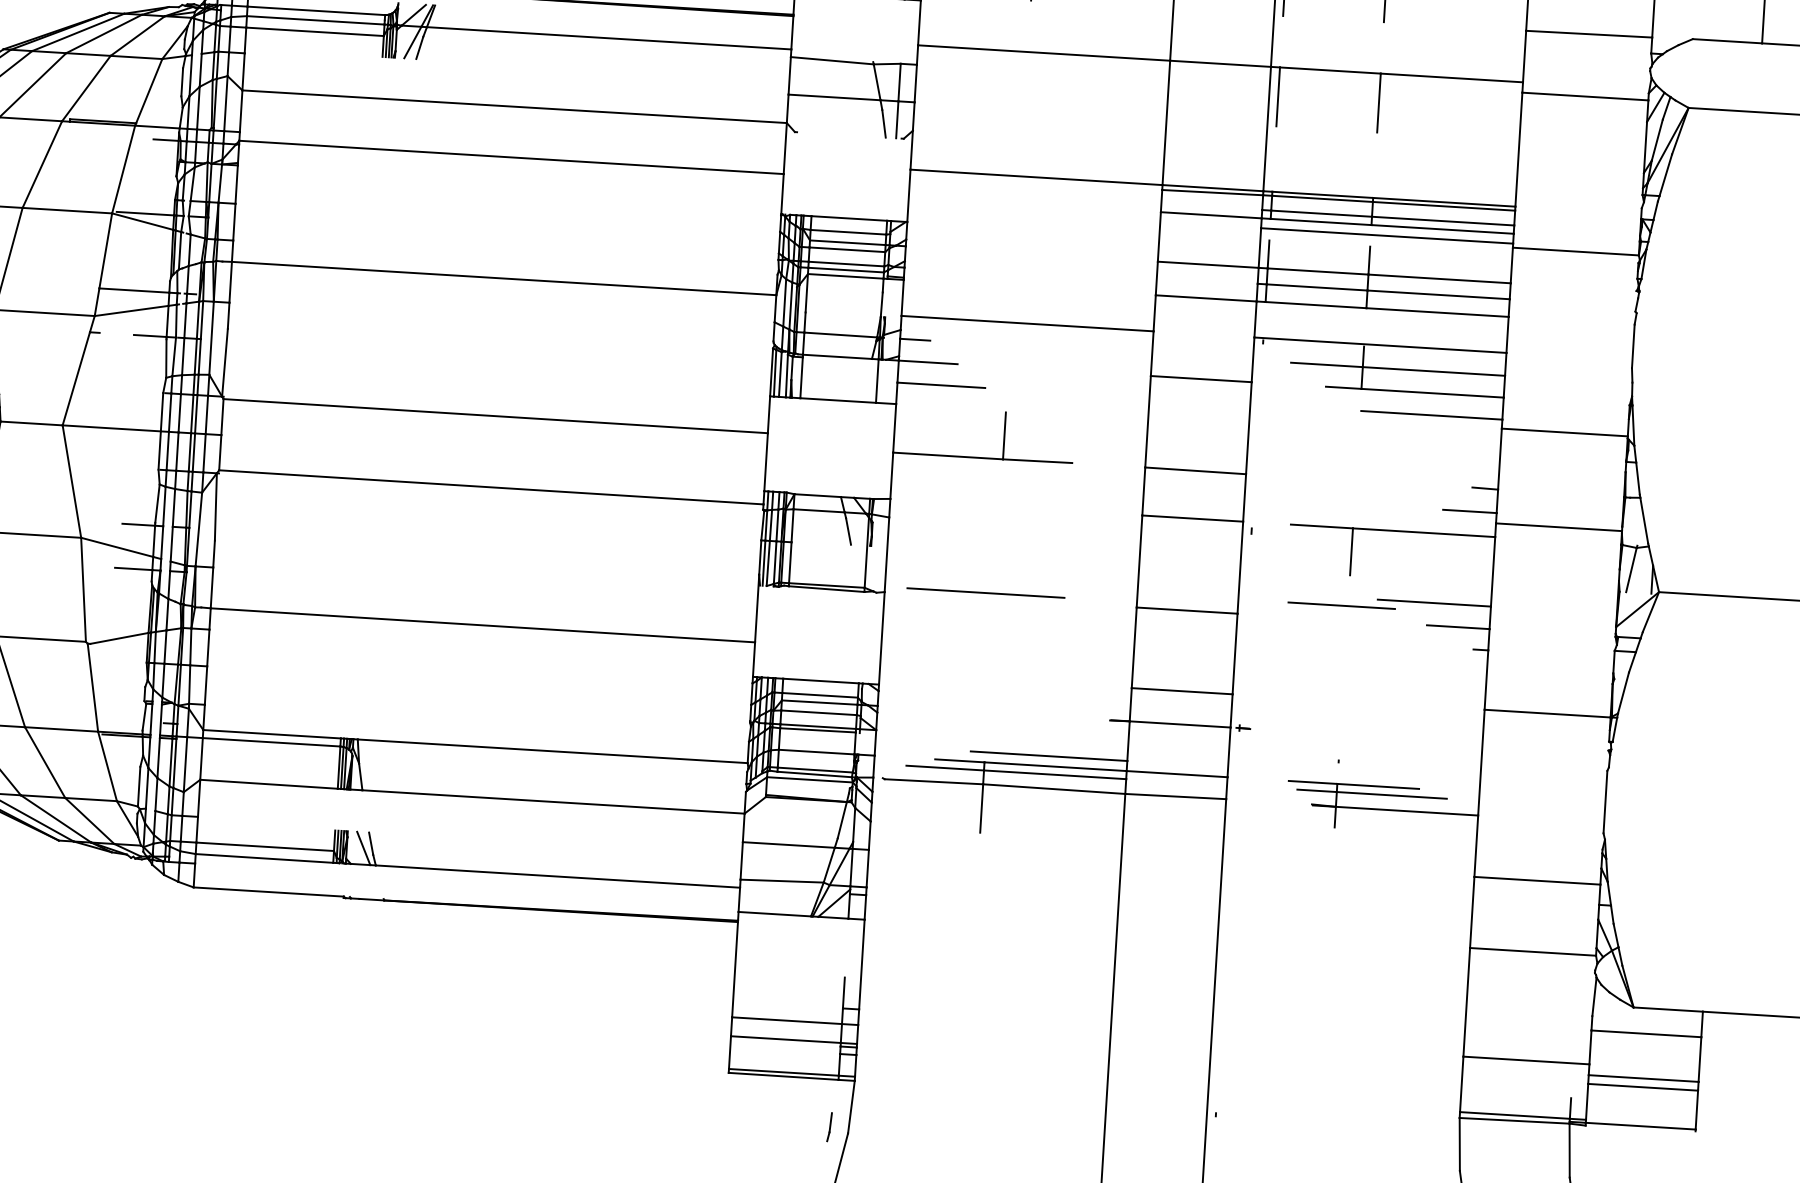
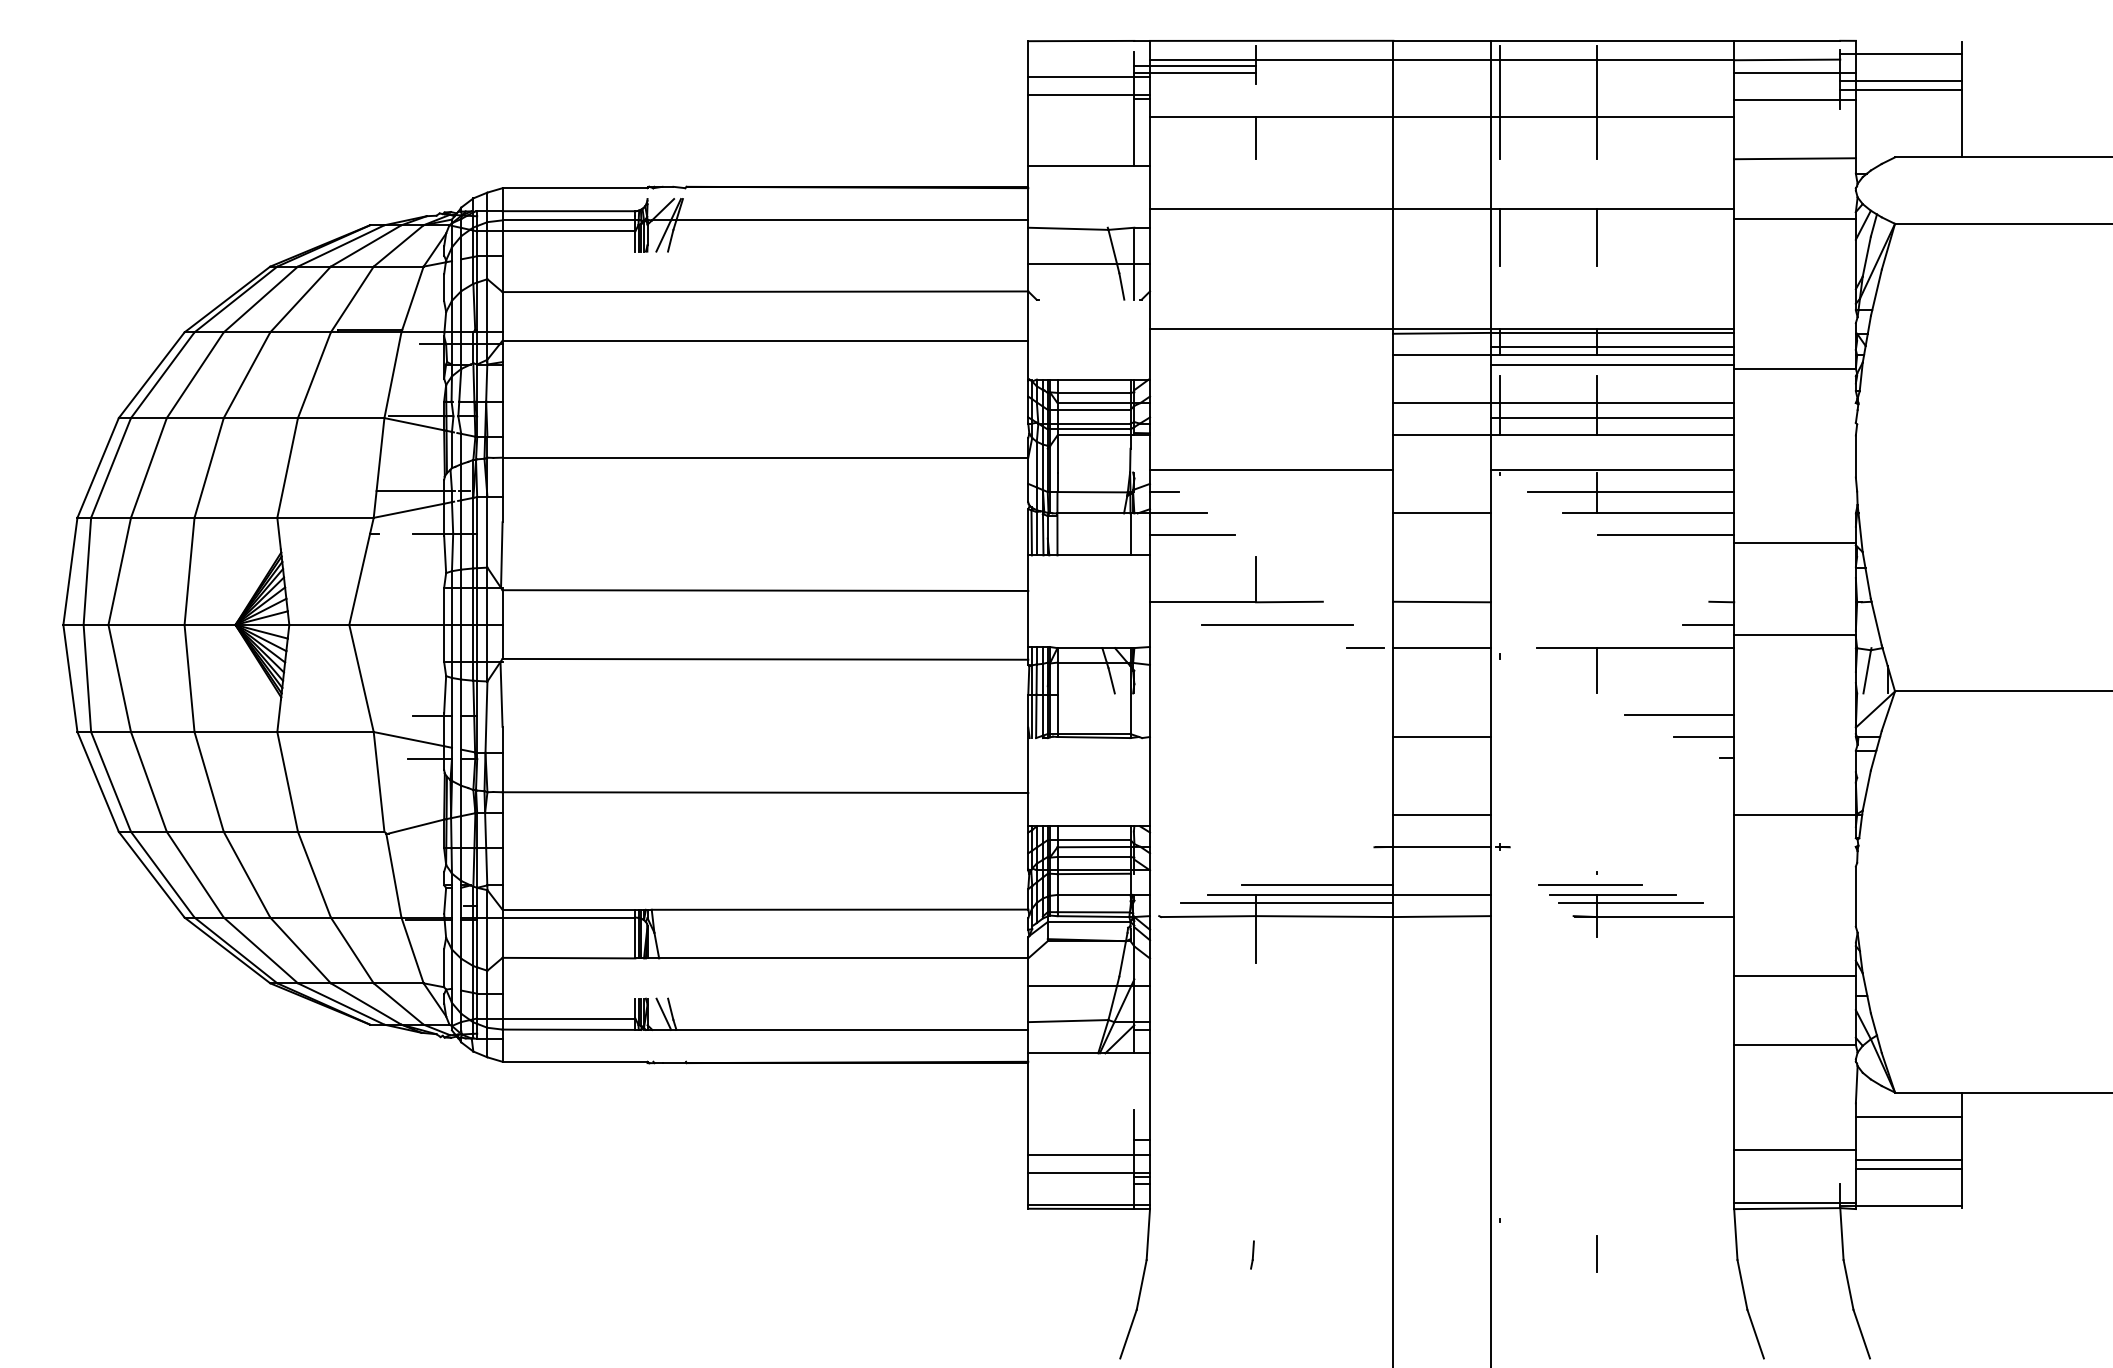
line: (1113, 514) -> (1365, 648), added
line: (985, 592) -> (1277, 624), moved
line: (1341, 604) -> (1590, 884), moved
line: (829, 1126) -> (1252, 1254), moved
line: (1314, 1155) -> (1596, 1253), added

